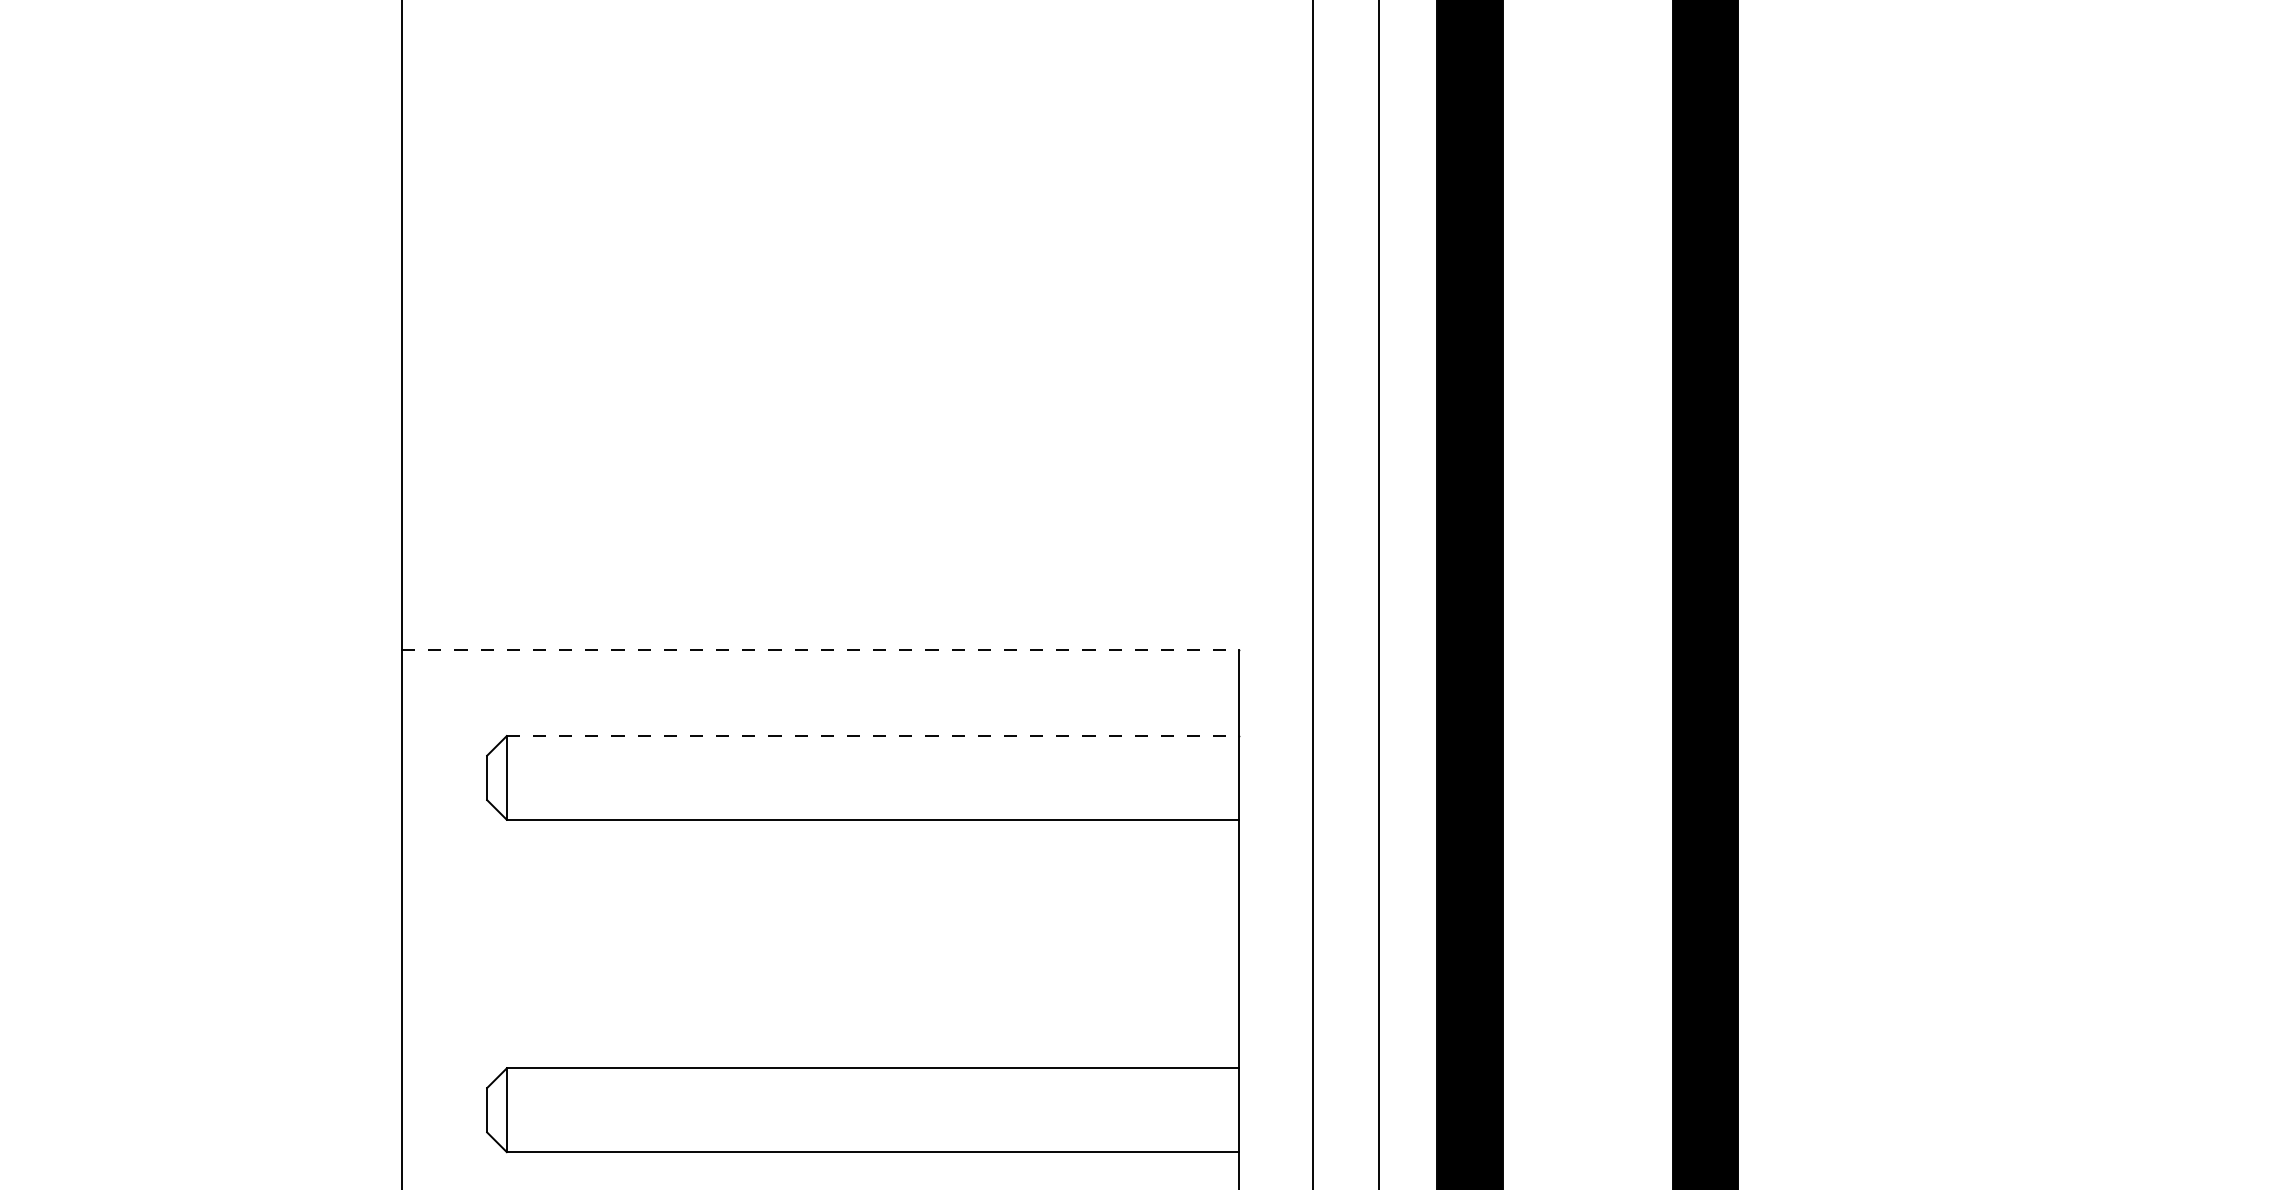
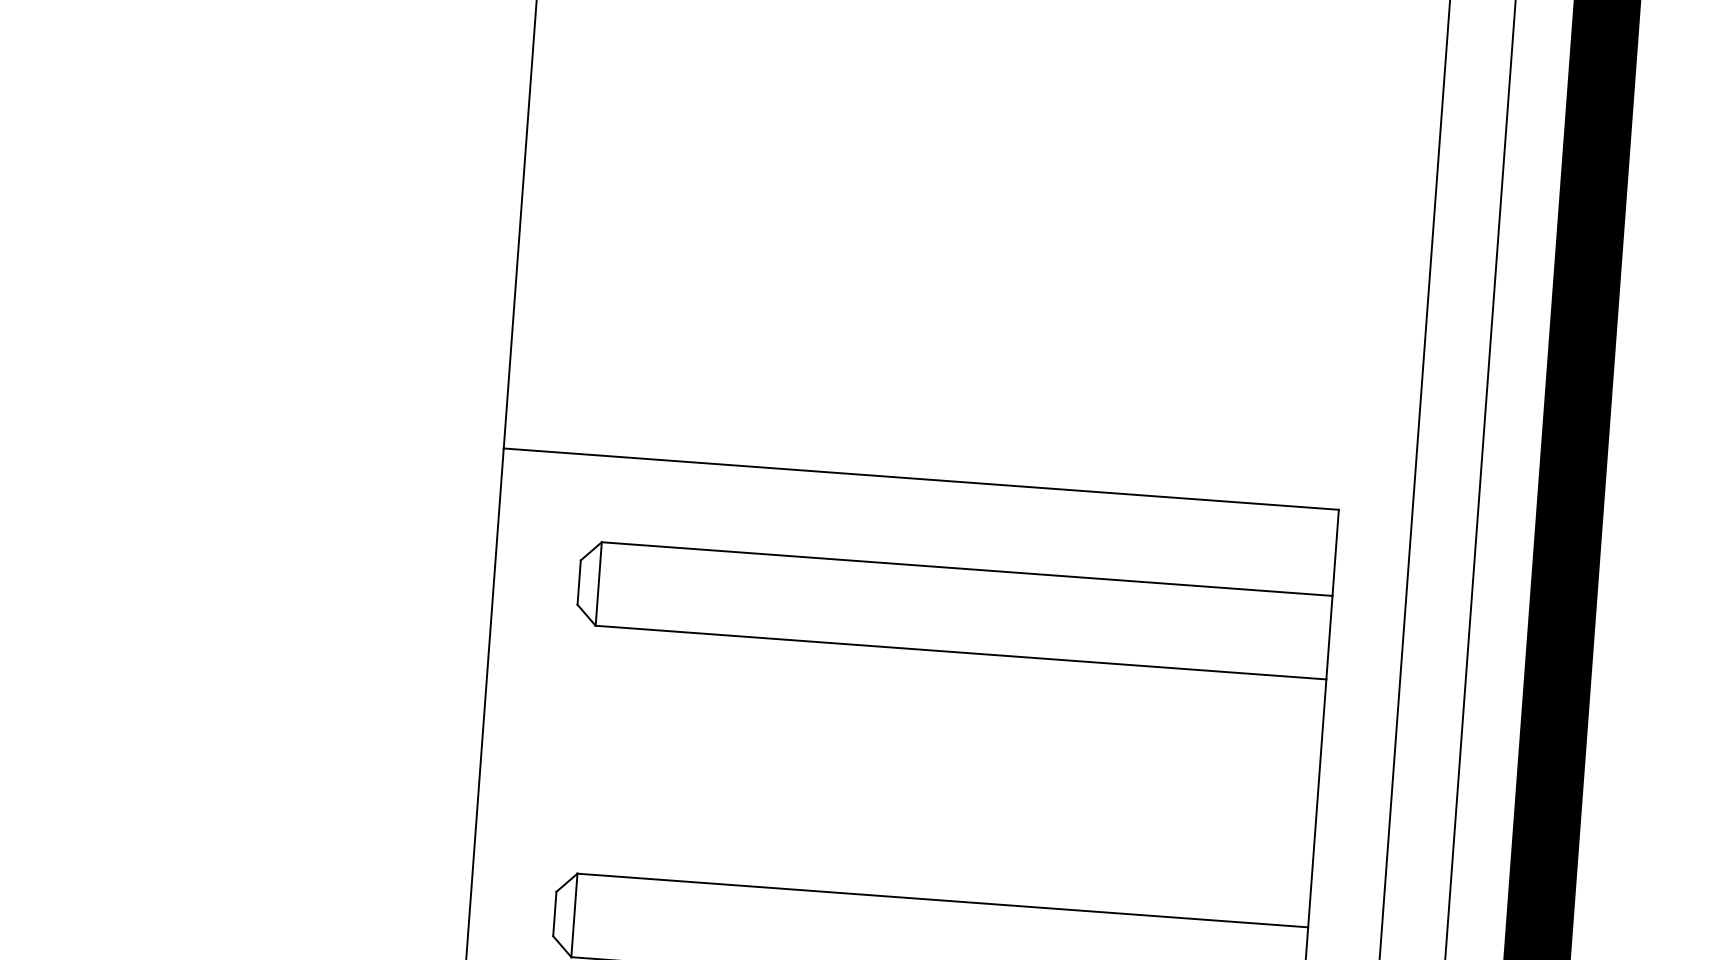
line: (820, 649) -> (920, 478), dashed -> solid
line: (873, 736) -> (967, 569), dashed -> solid

